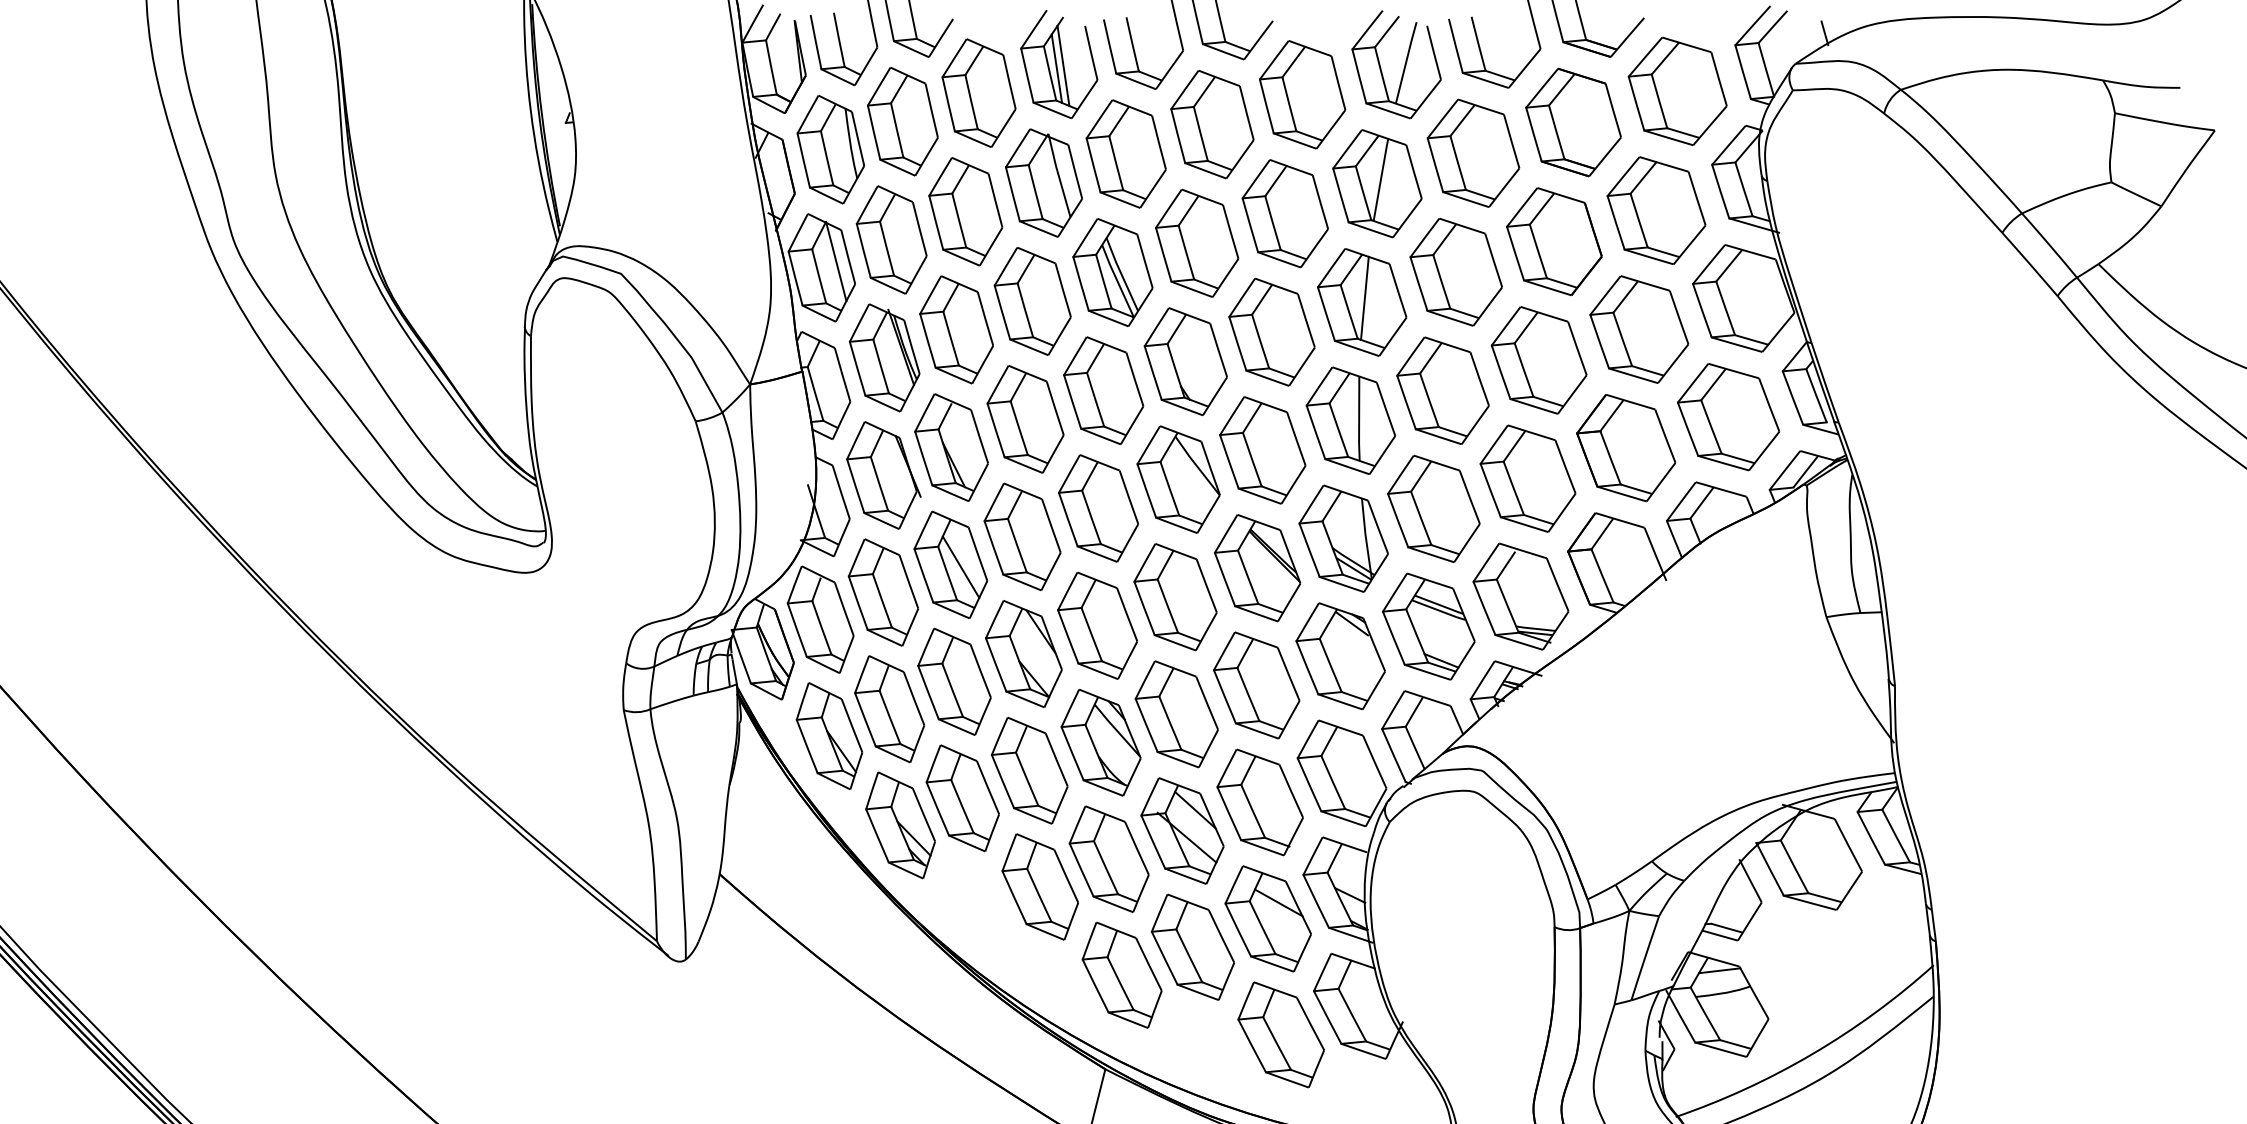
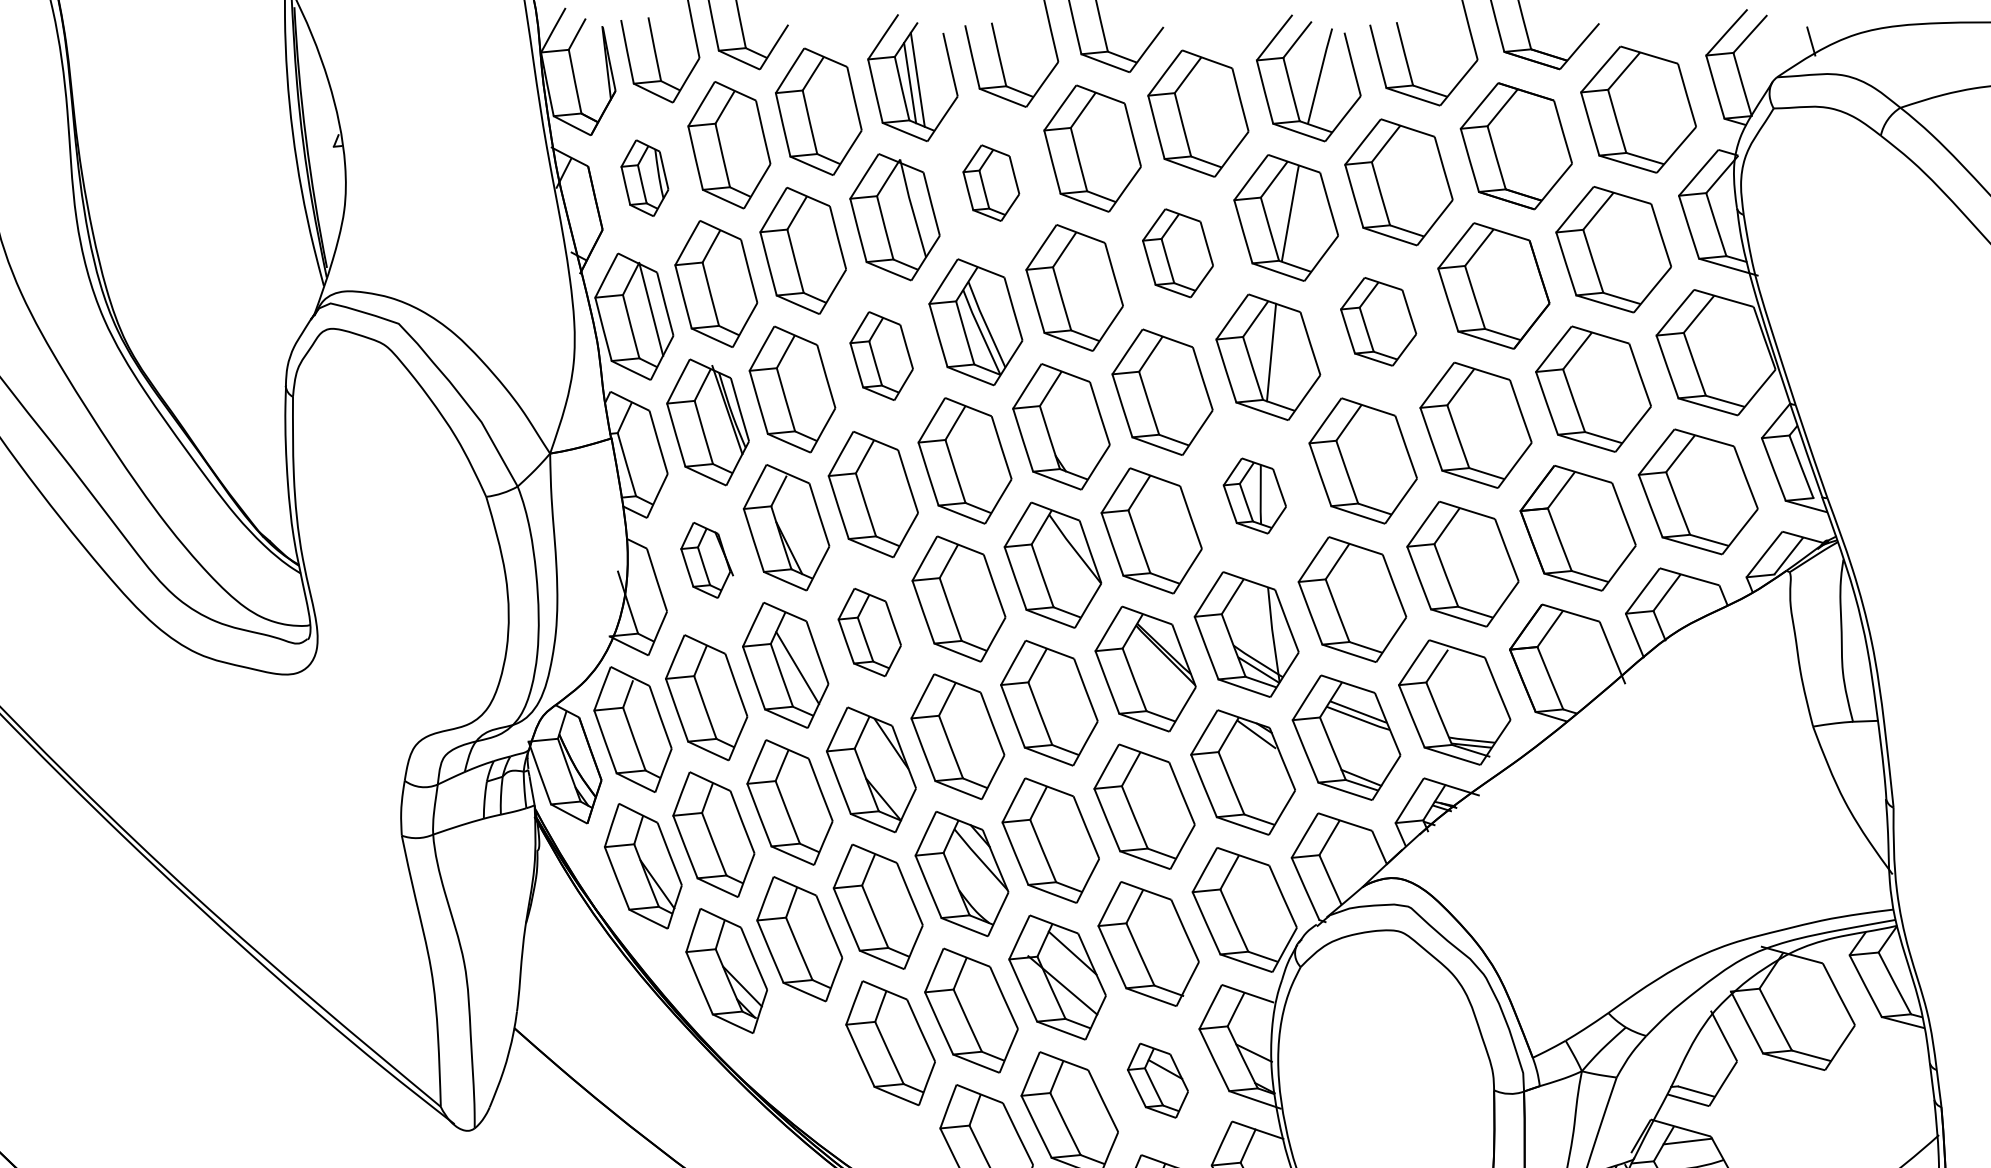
part: (830, 149) -> (644, 177), size x0.6
part: (1125, 153) -> (990, 182), size x0.6
part: (1284, 213) -> (1177, 252), size x0.7
part: (1455, 271) -> (1377, 321), size x0.7
part: (1032, 301) -> (881, 356), size x0.7
part: (1350, 420) -> (1254, 495), size x0.6
part: (883, 475) -> (706, 560), size x0.6
part: (1022, 536) -> (869, 631), size x0.7
part: (1267, 918) -> (1157, 1080), size x0.6

